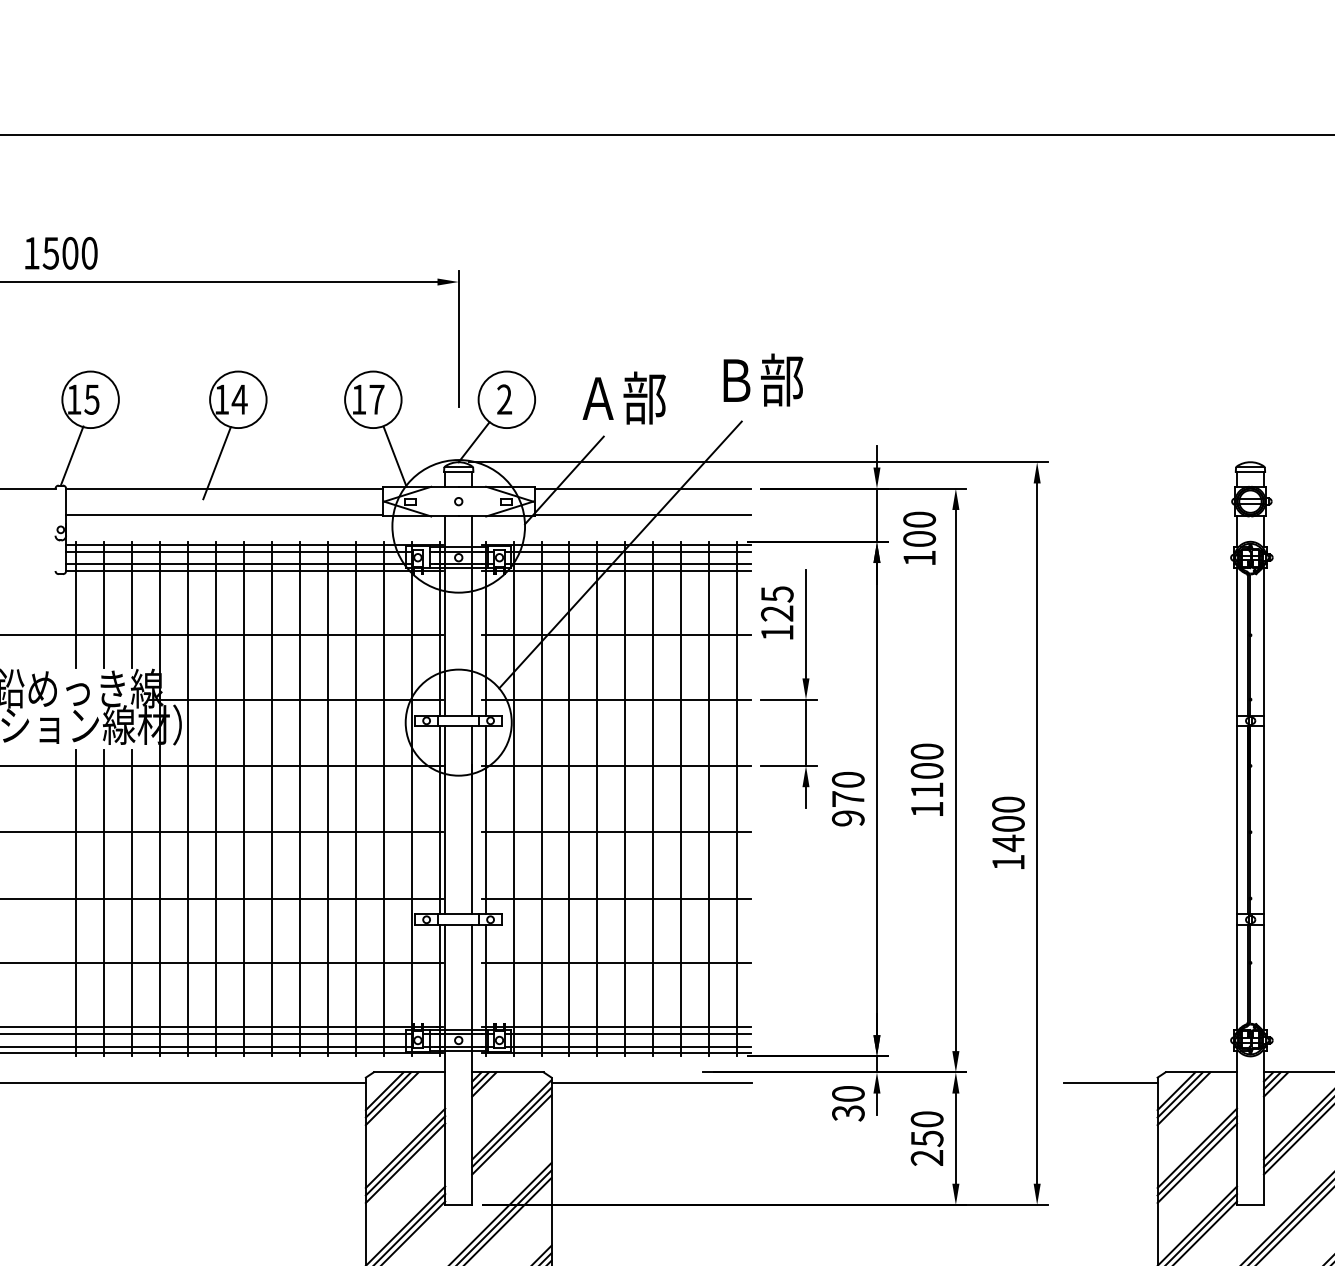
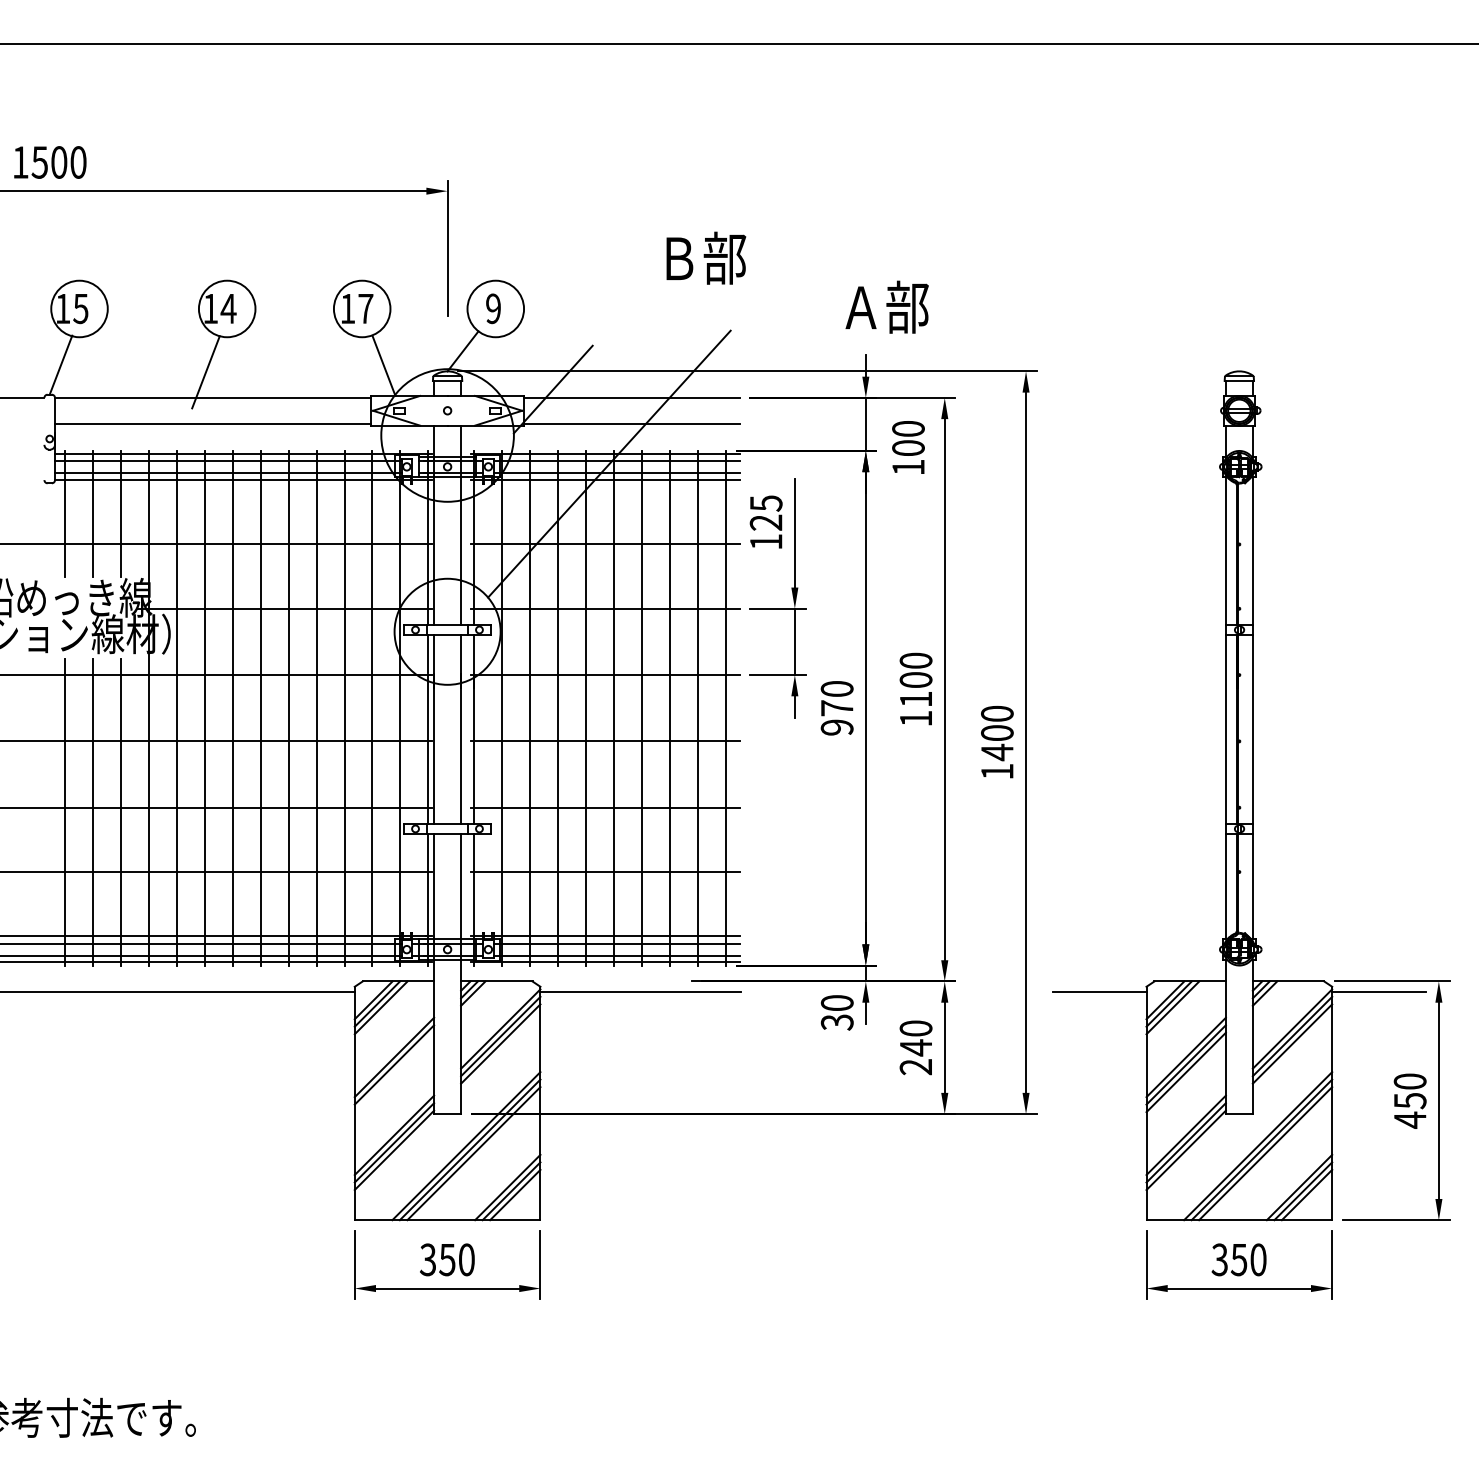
text: (763, 379) -> (706, 257), moved
text: (623, 397) -> (886, 306), moved
text: (504, 400) -> (493, 309), 2 -> 9
text: (927, 1138) -> (916, 1047), 250 -> 240
line: (405, 1163) -> (394, 1072), removed

